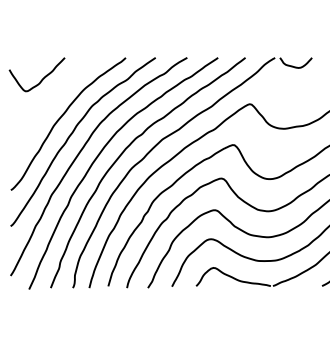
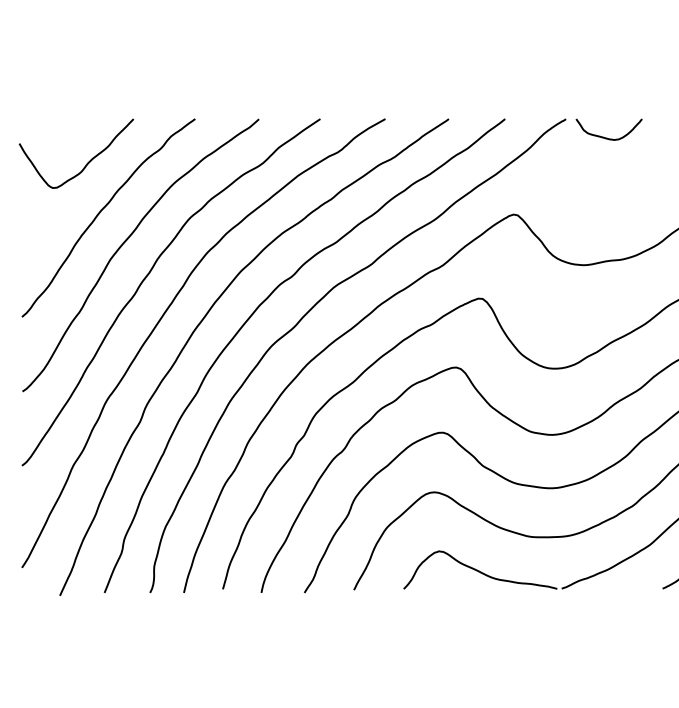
curve: (50, 102) -> (103, 211), added

